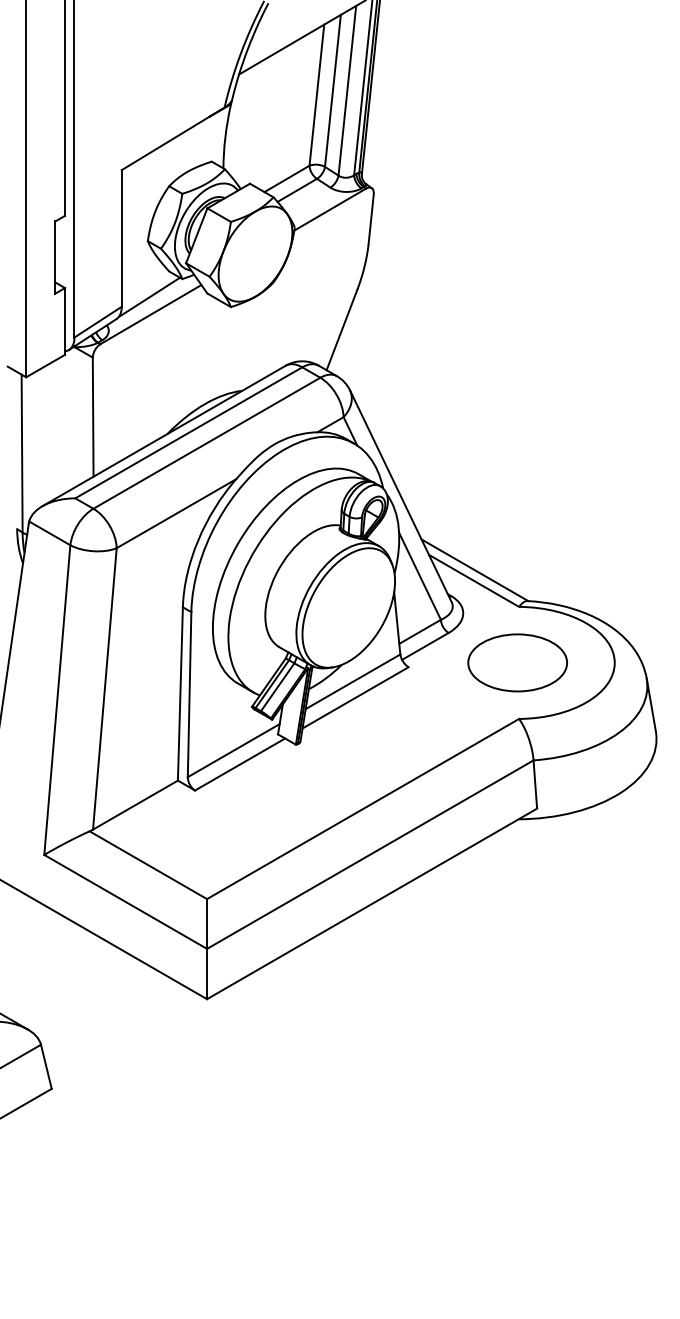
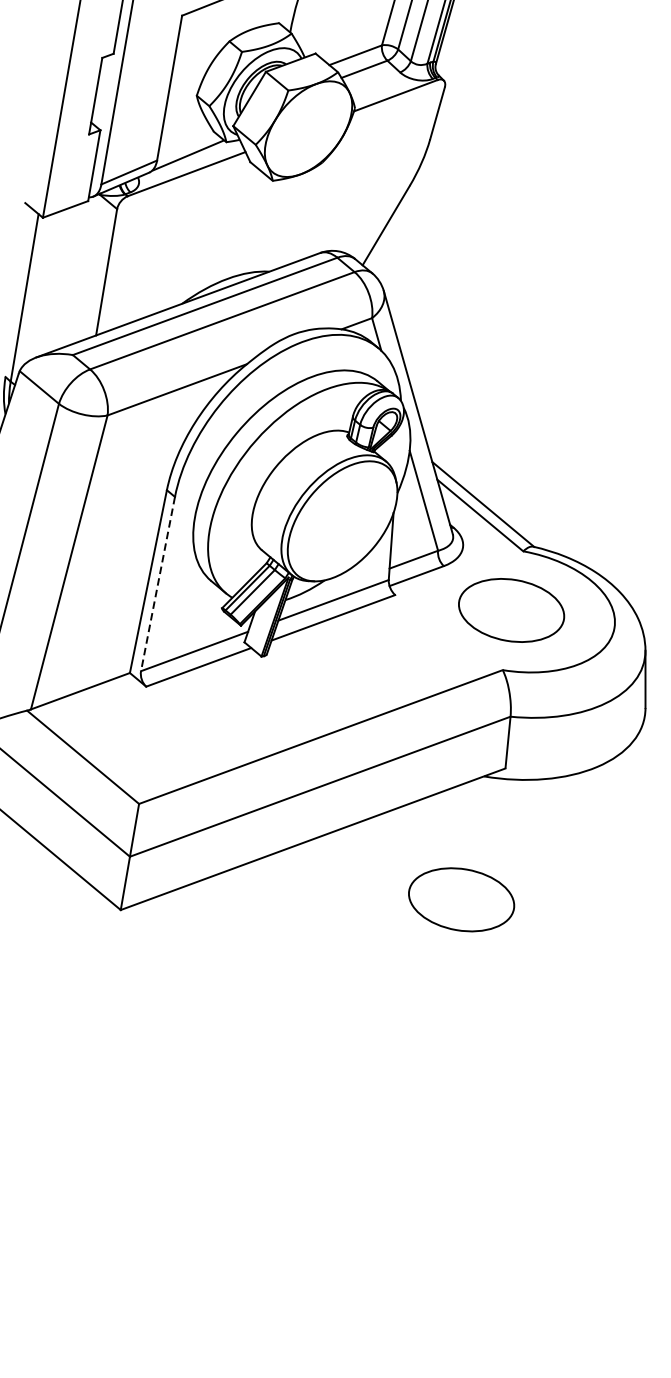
line: (189, 694) -> (157, 583), solid -> dashed
part: (517, 935) -> (461, 899), added

